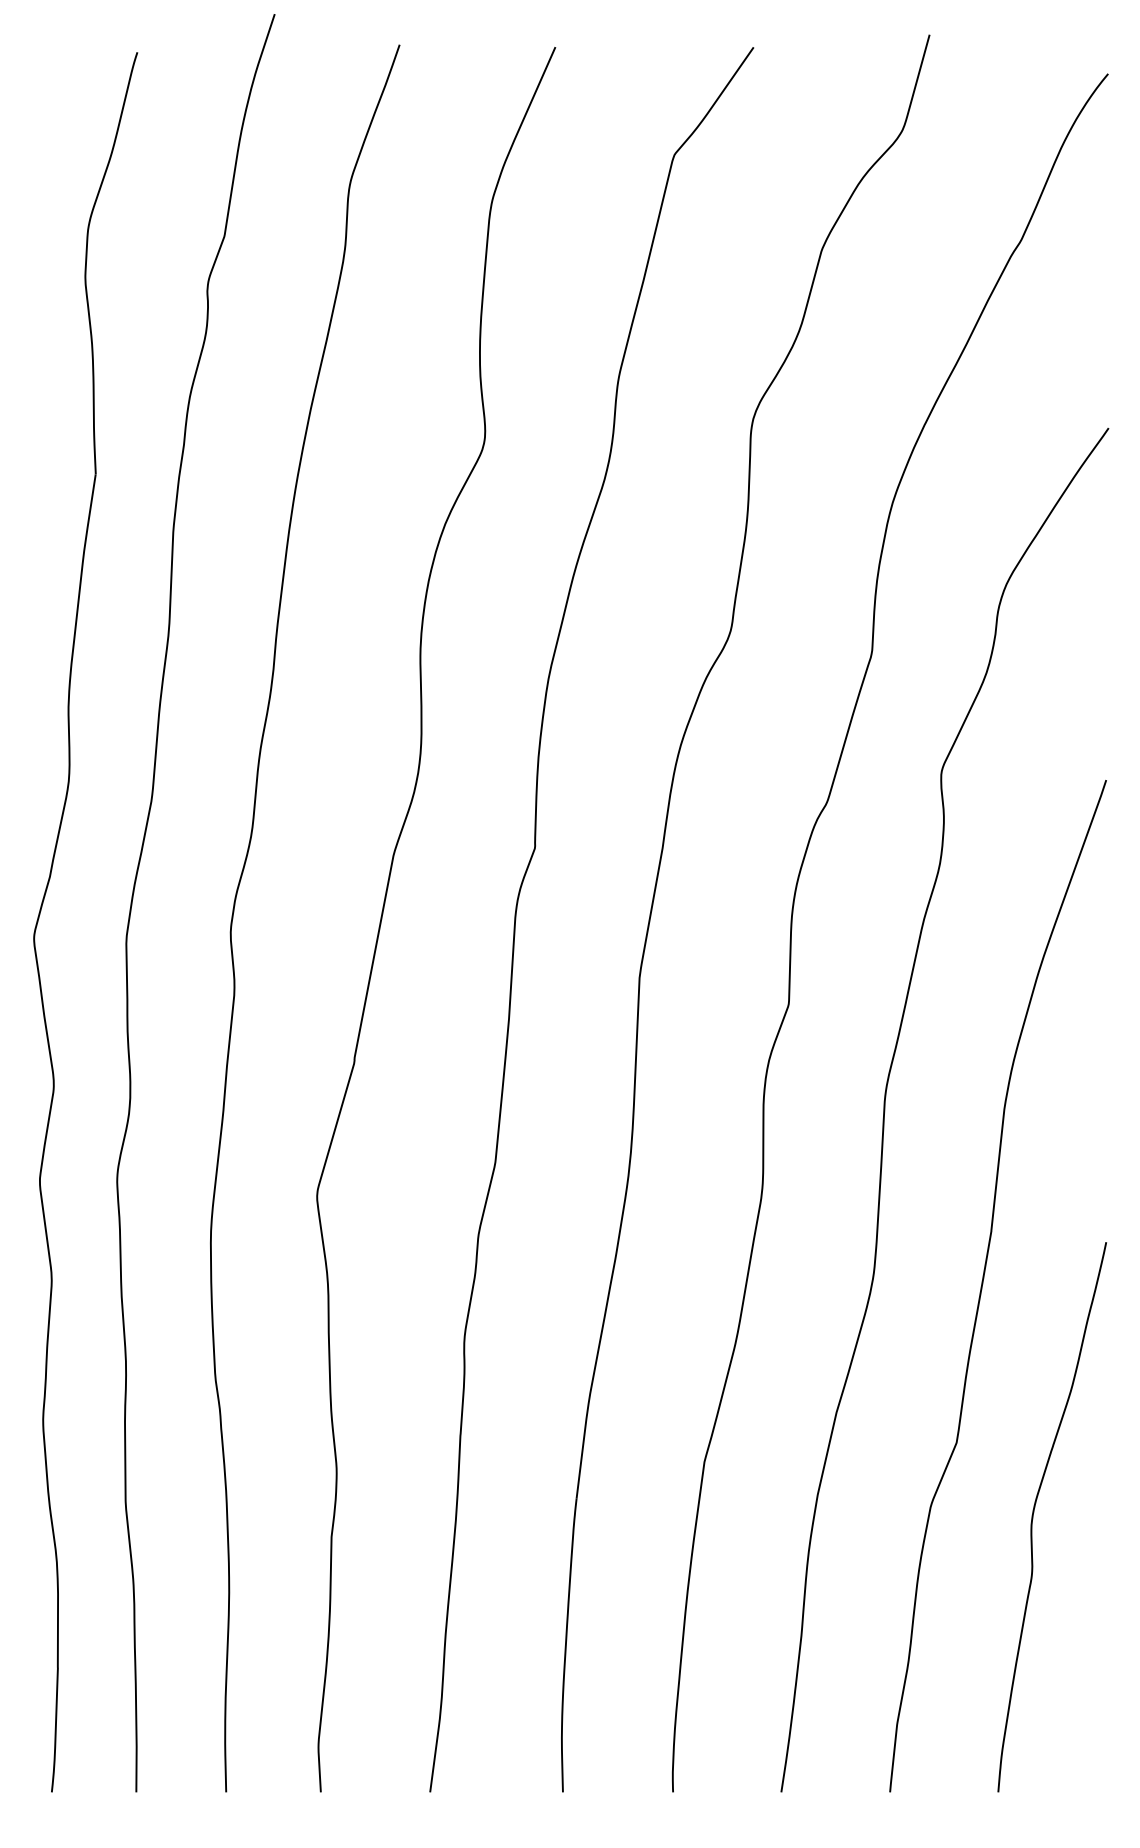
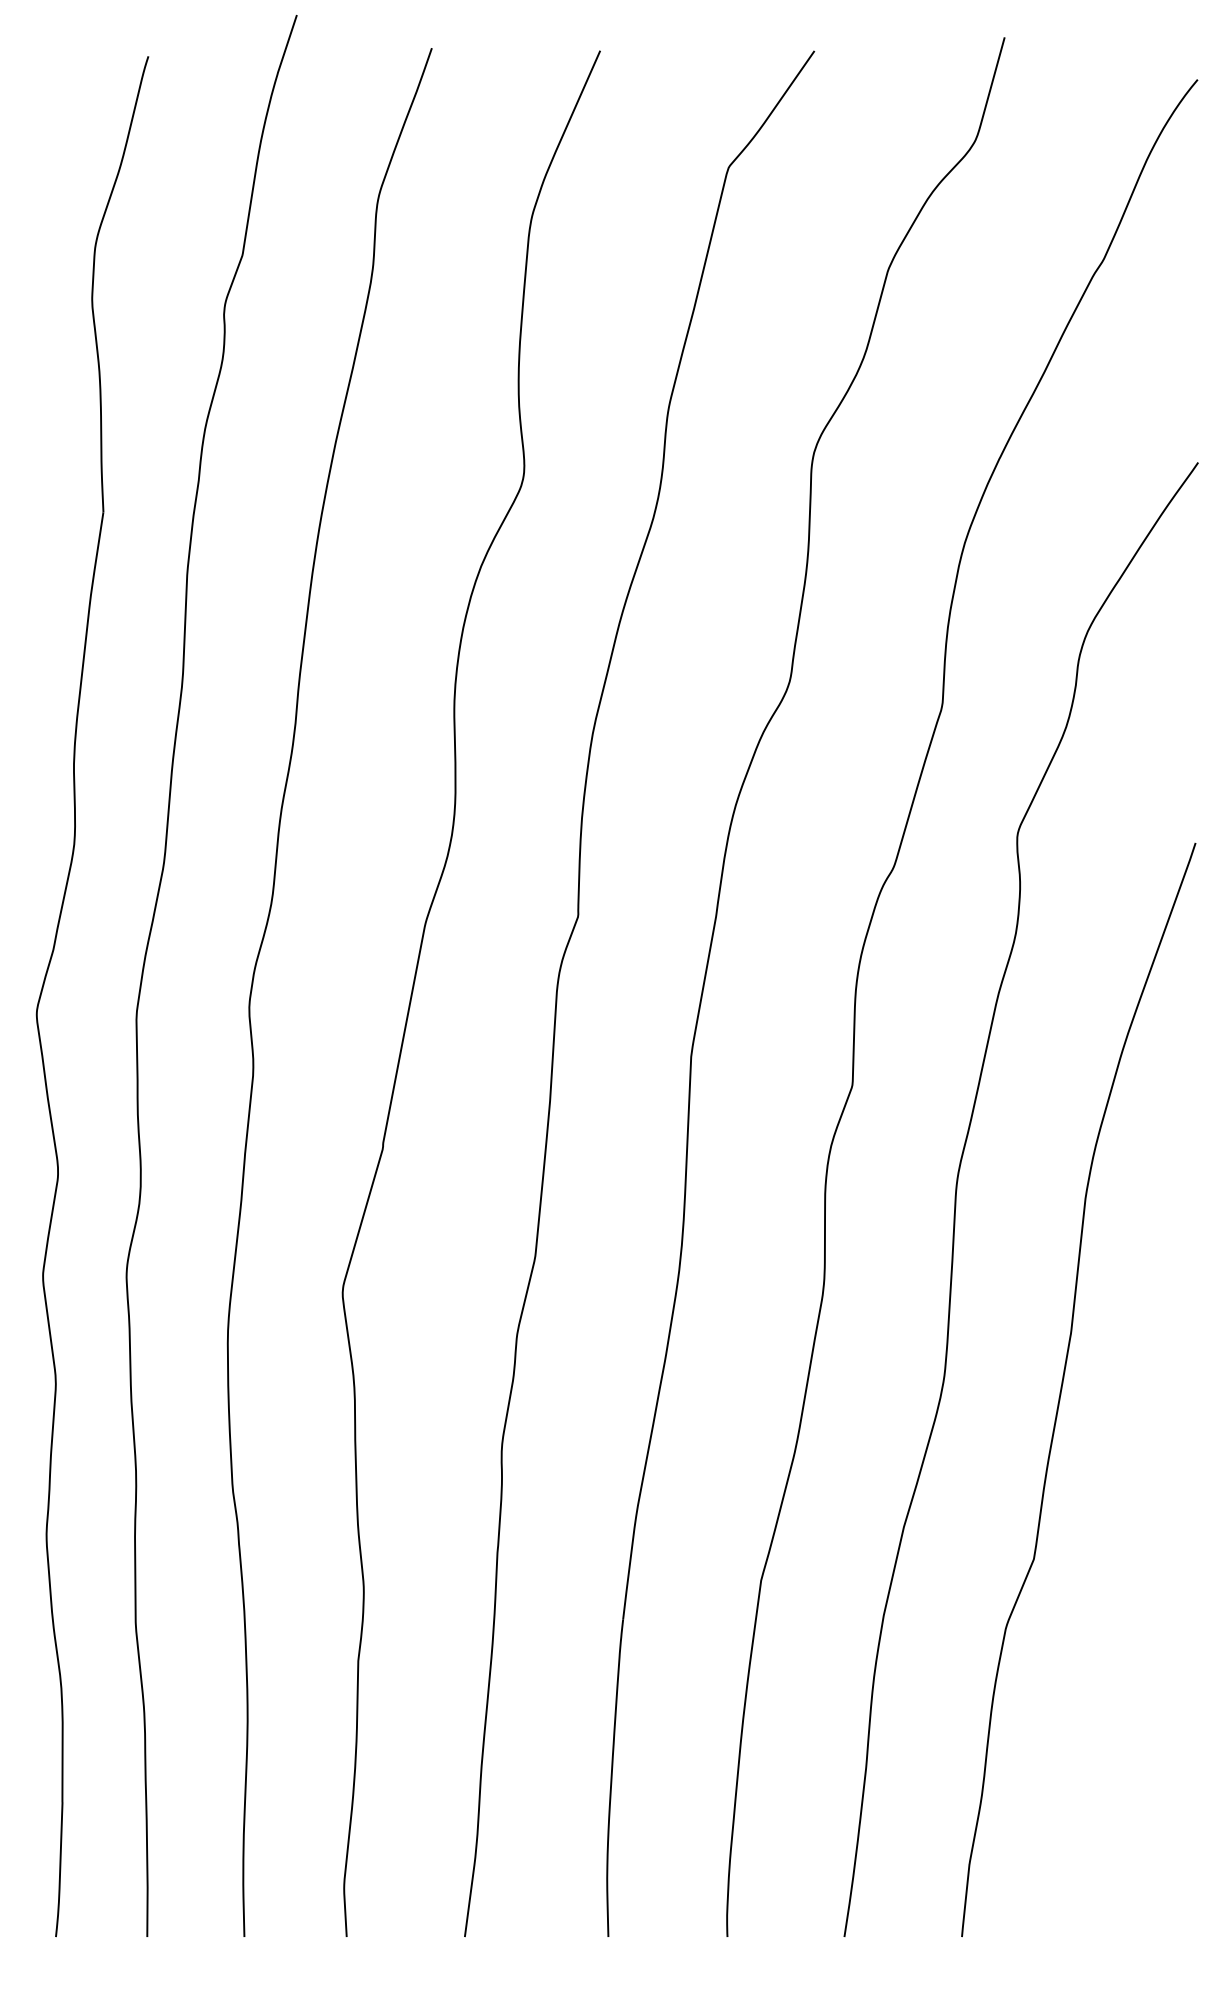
curve: (1033, 1515) -> (1117, 1637), removed

